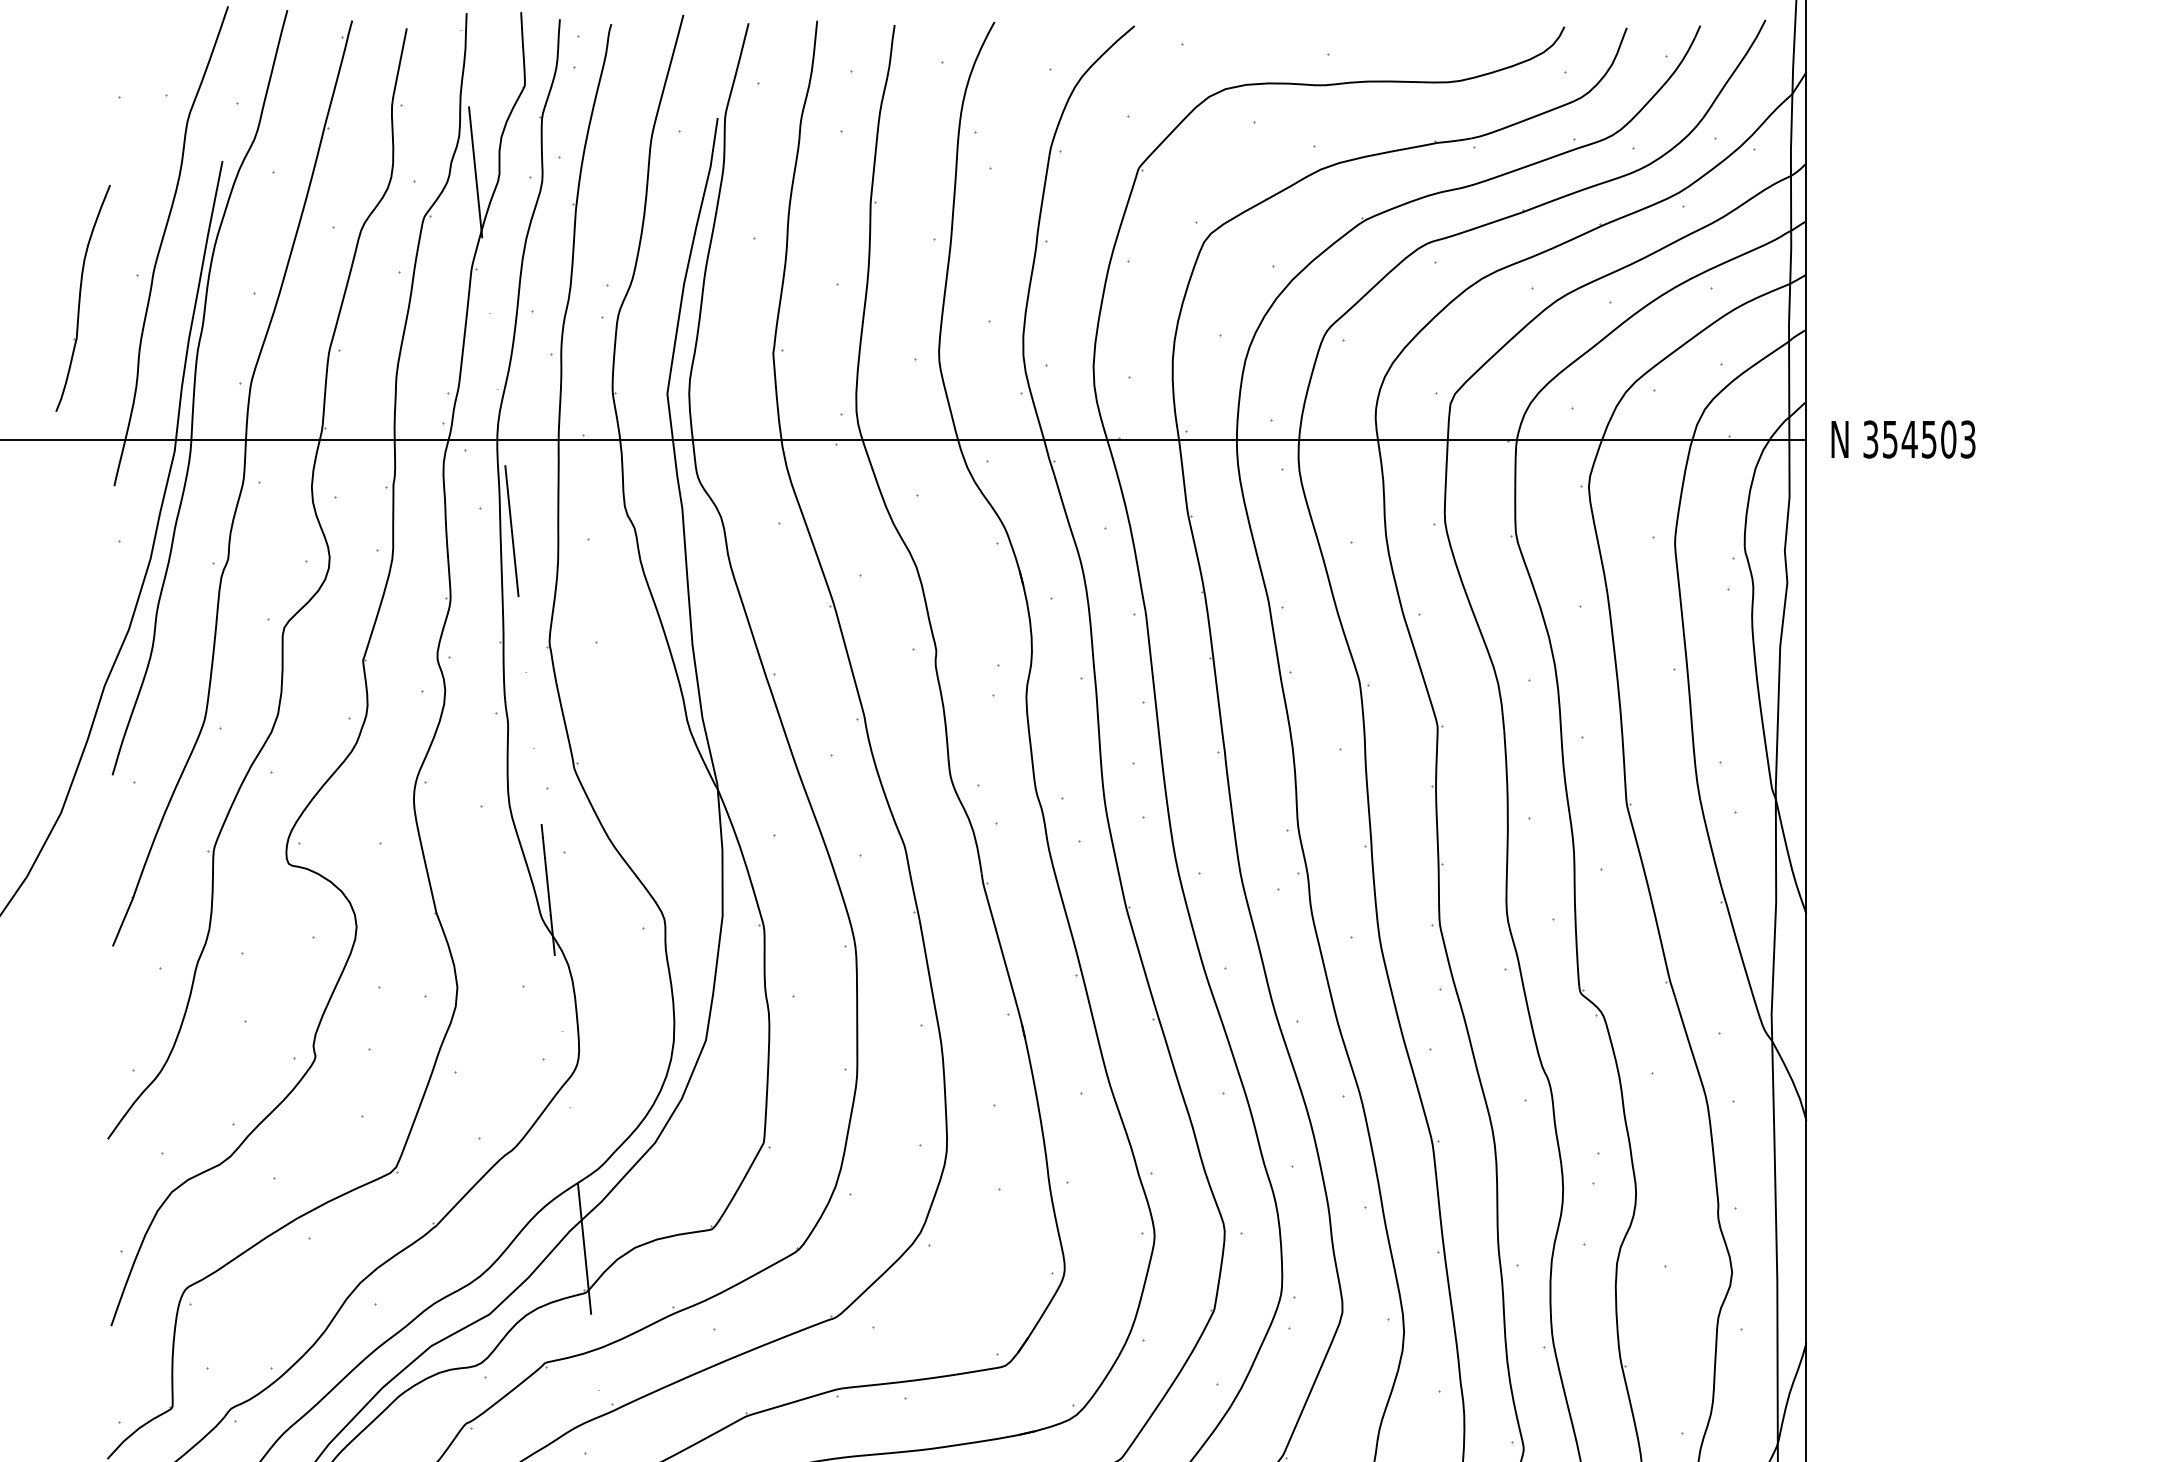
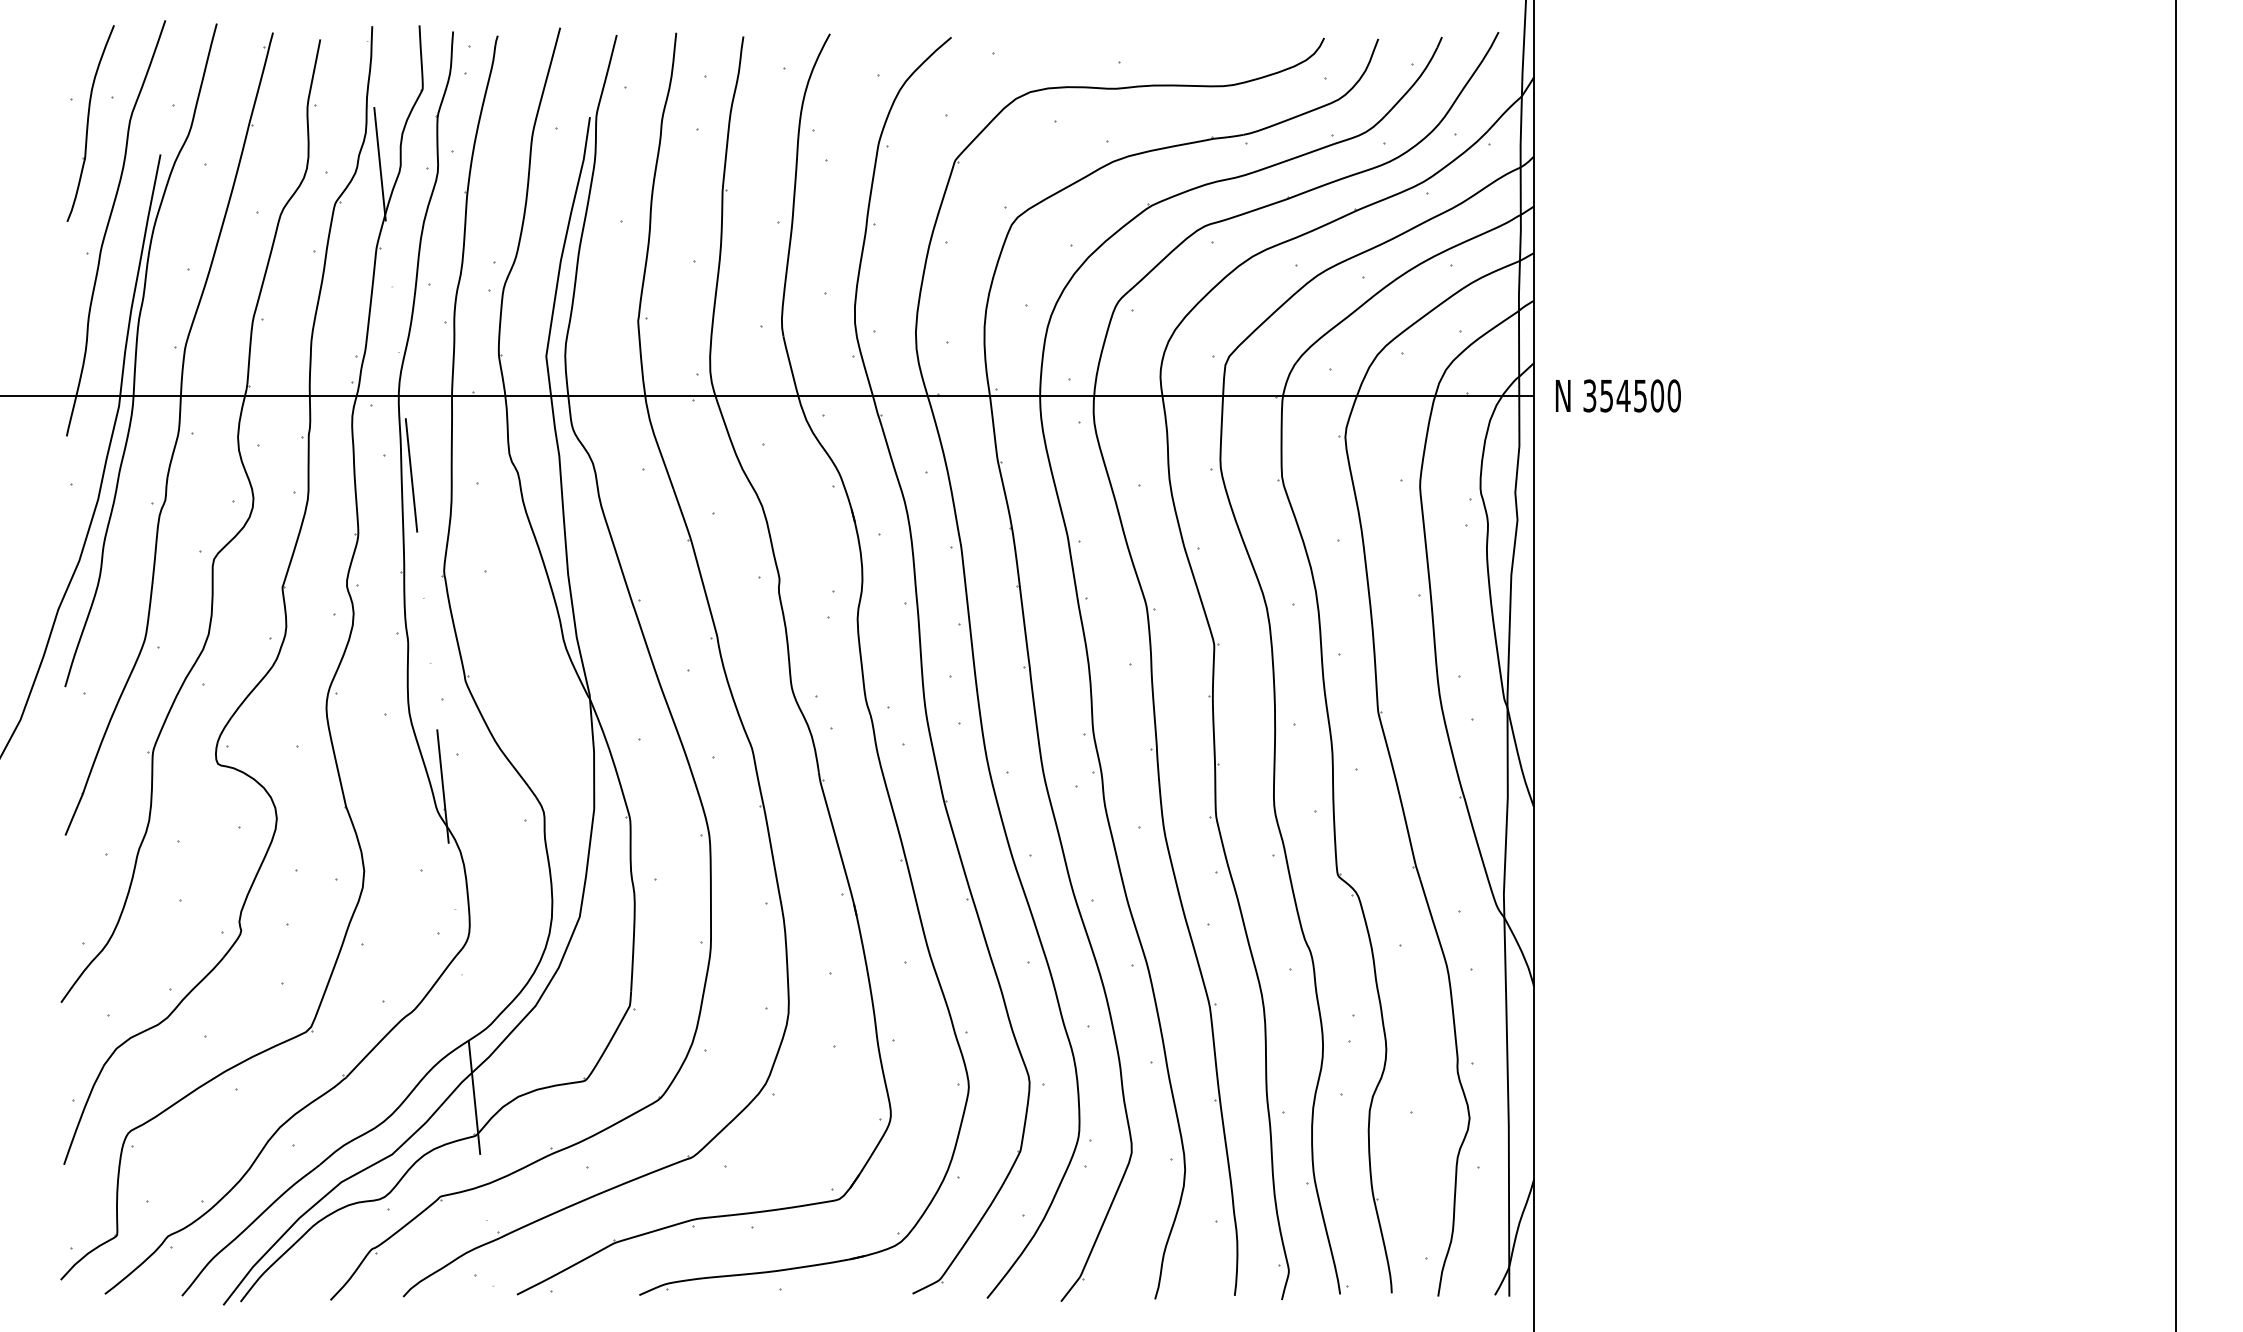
part: (82, 298) -> (90, 123), moved
text: (1967, 439) -> (1673, 395), 354503 -> 354500

